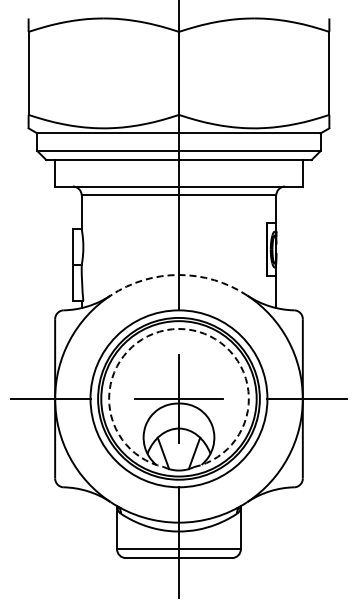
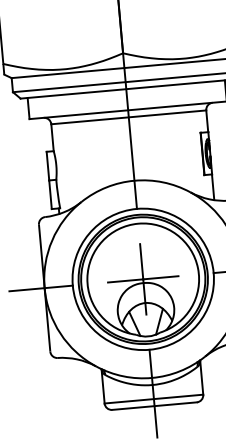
arc: (178, 275) -> (134, 181), dashed -> solid
arc: (178, 328) -> (137, 223), dashed -> solid

